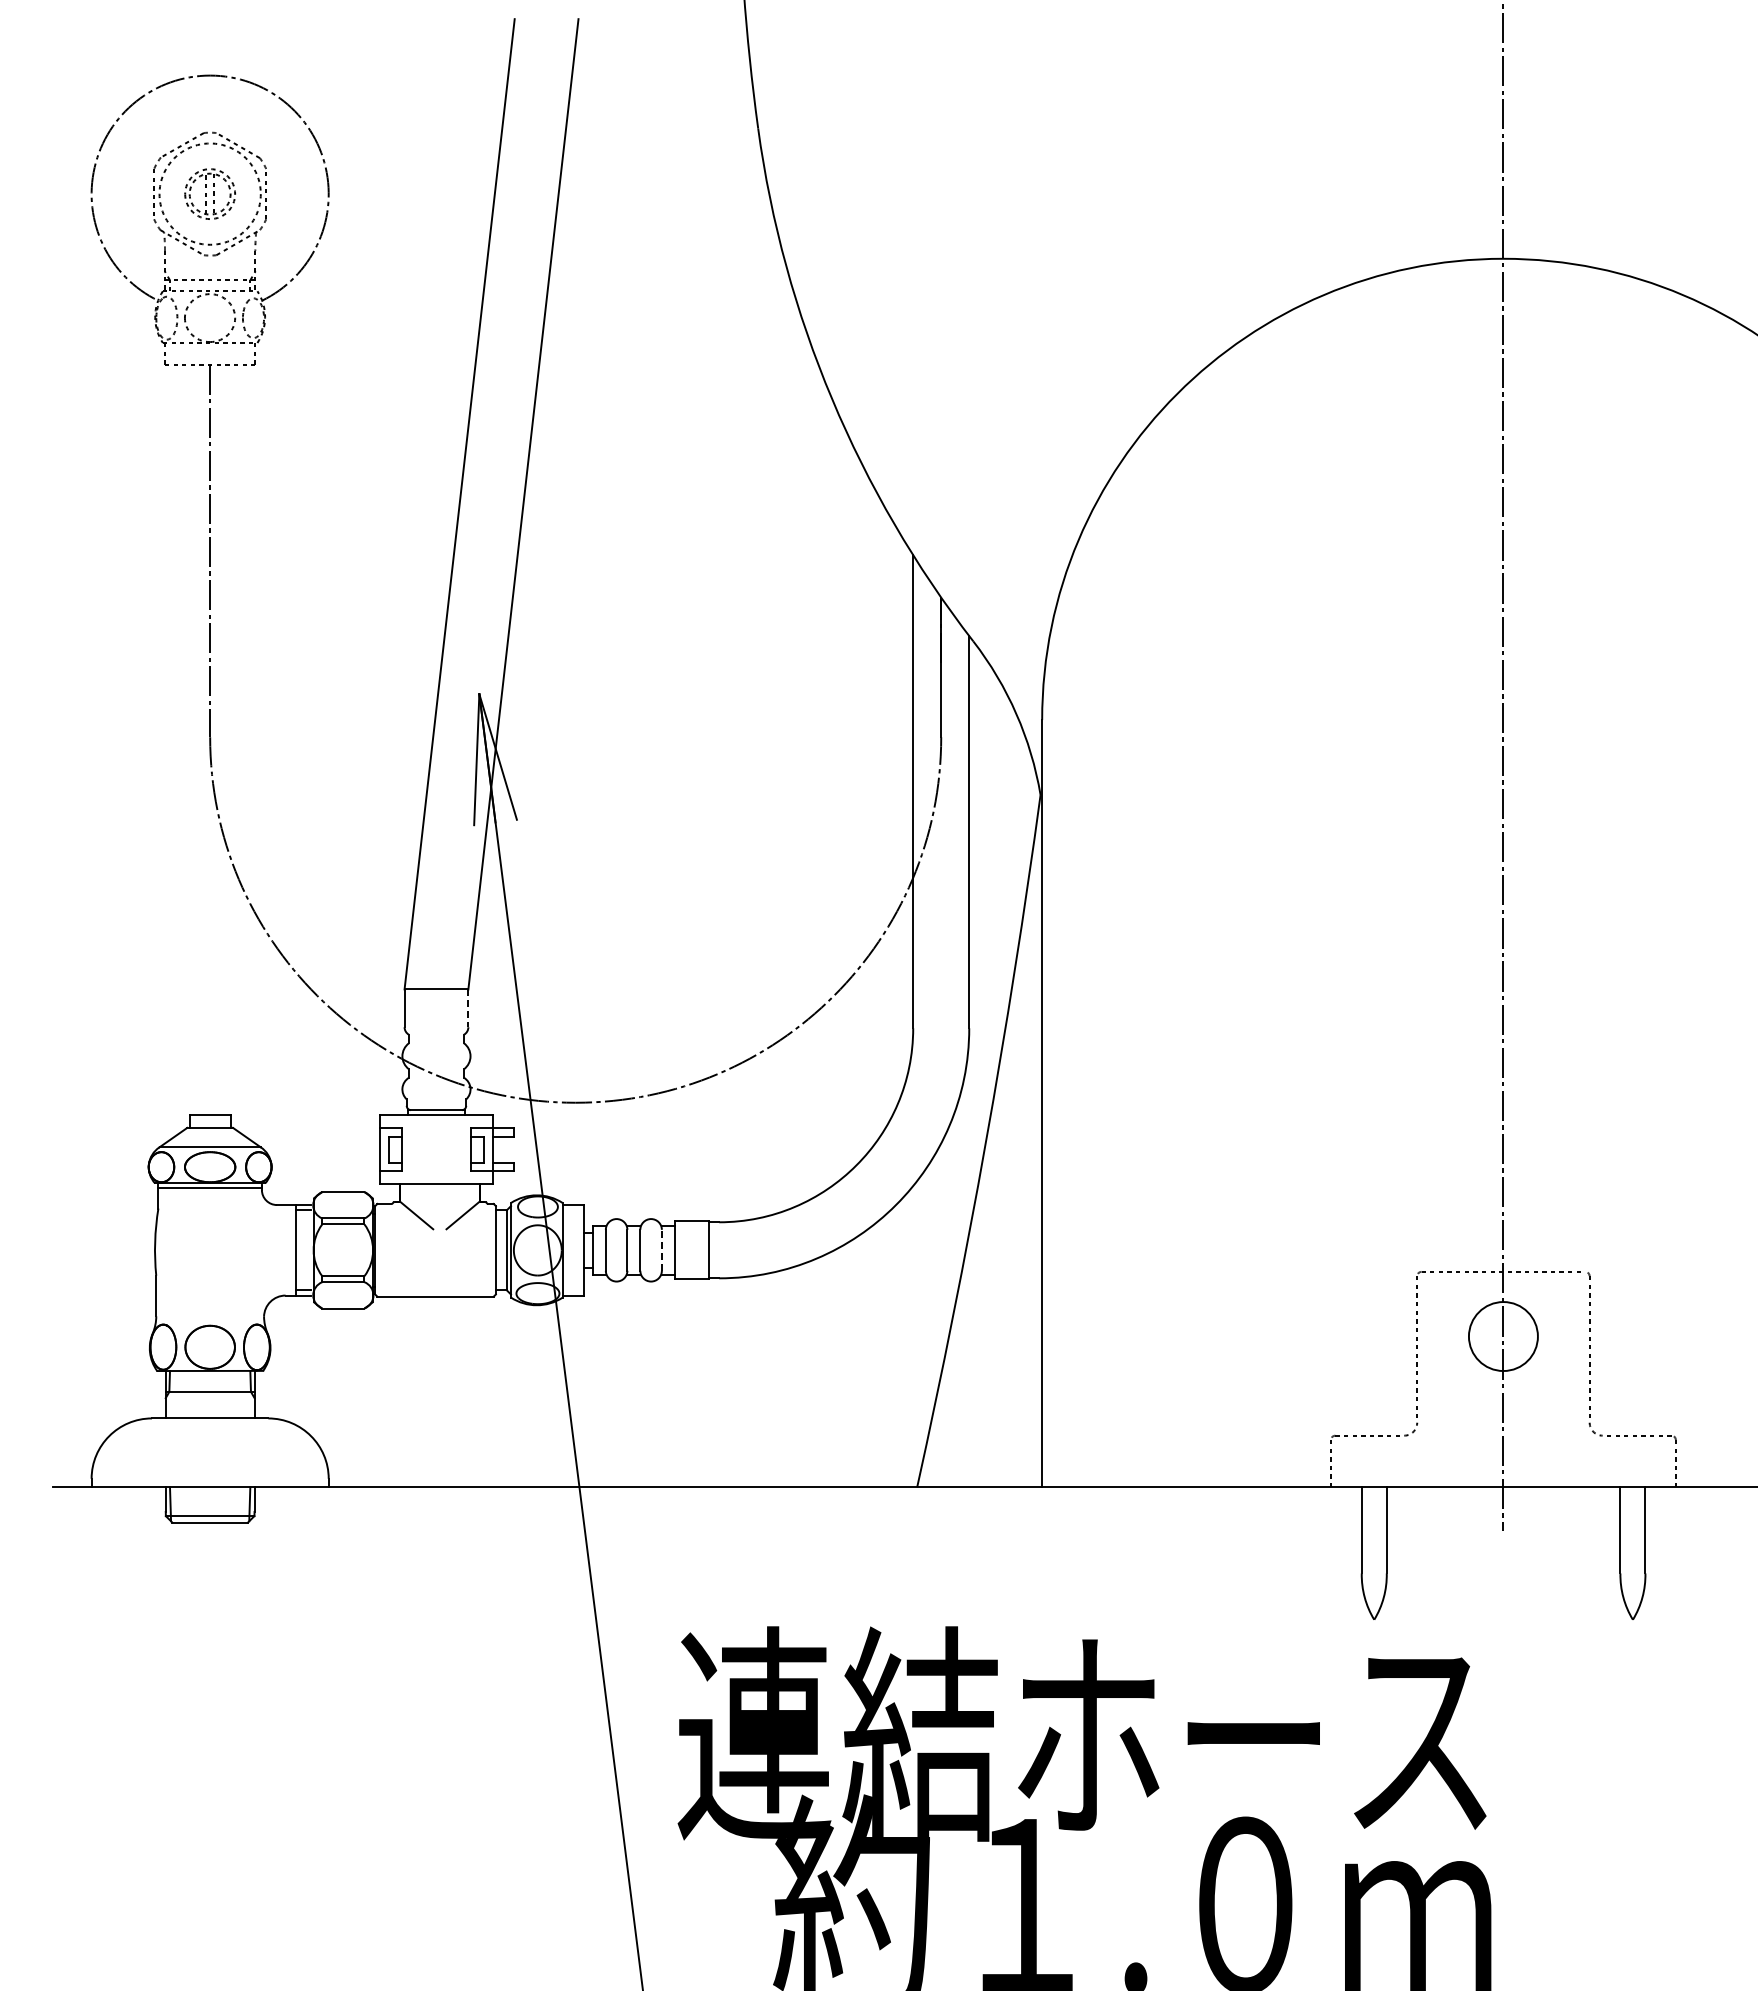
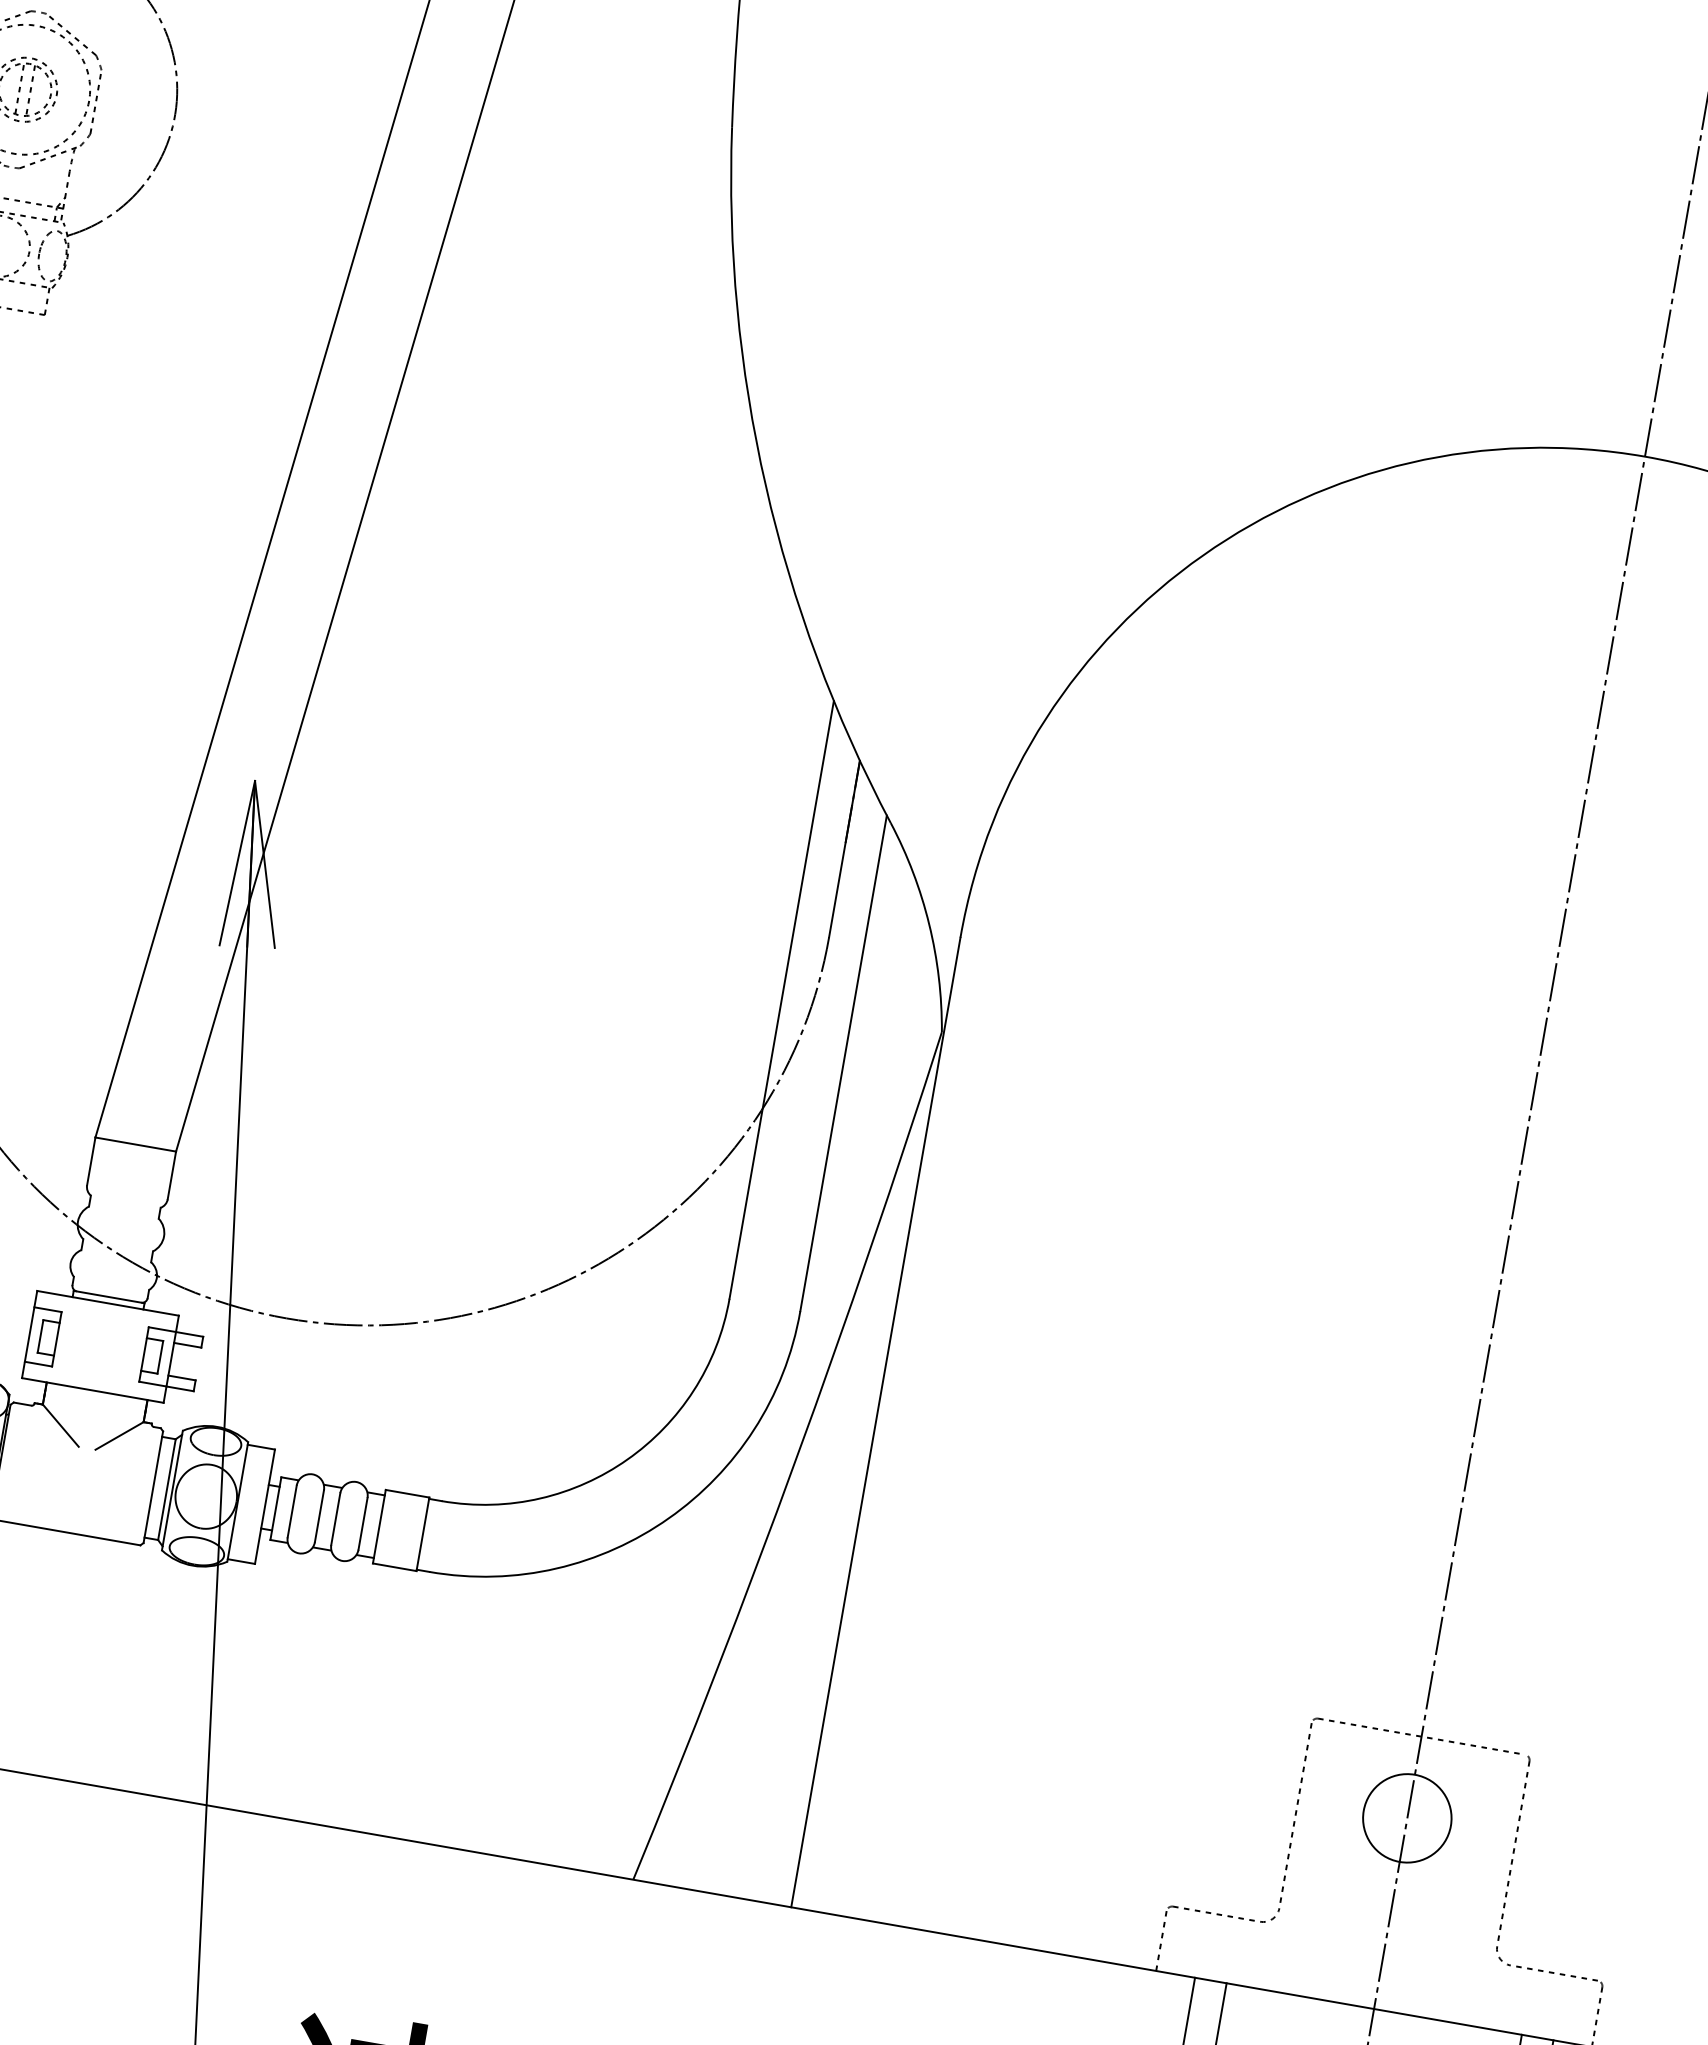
line: (468, 1008) -> (172, 1175), dashed -> solid
line: (661, 1249) -> (362, 1522), dashed -> solid

